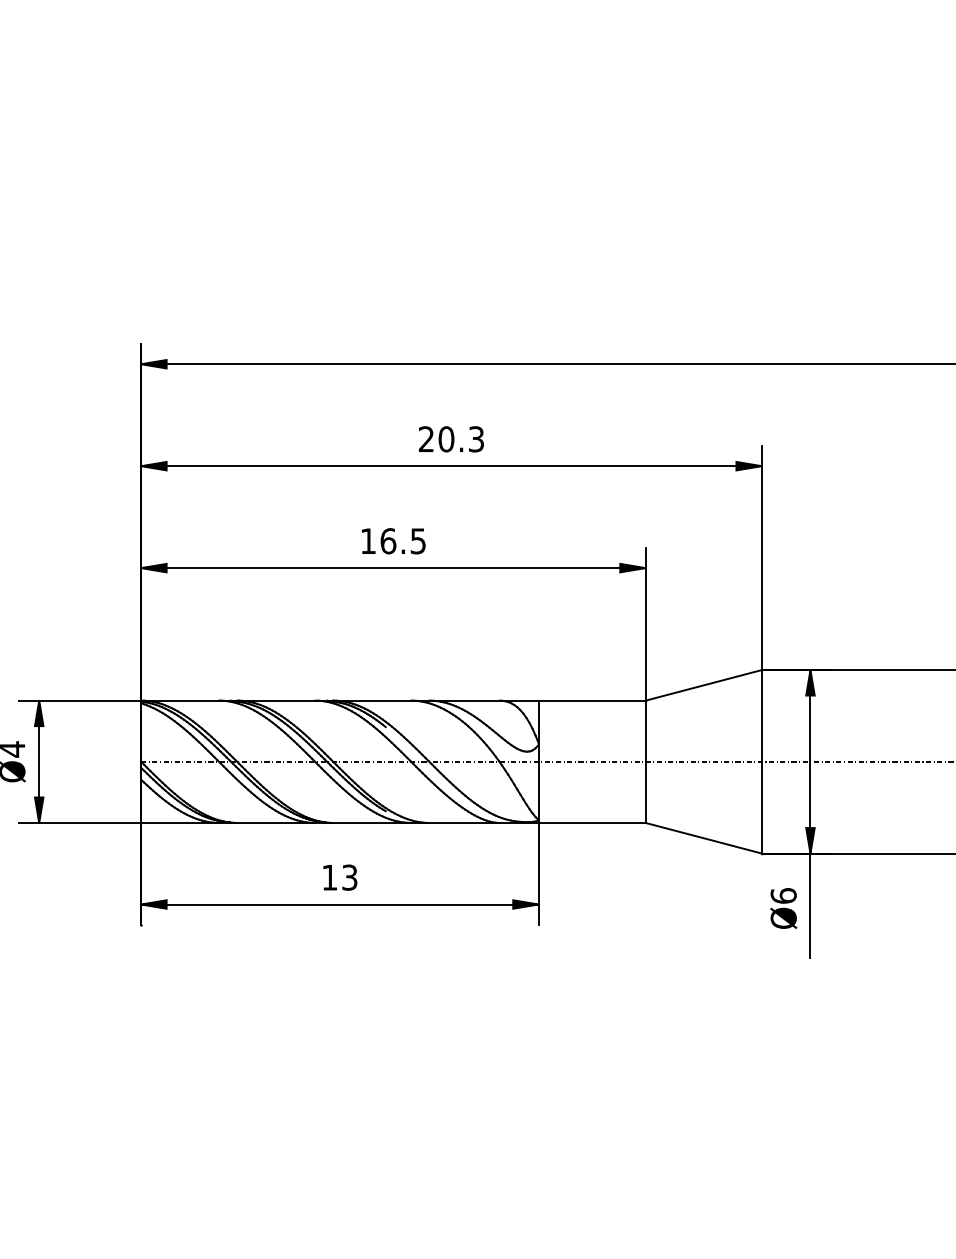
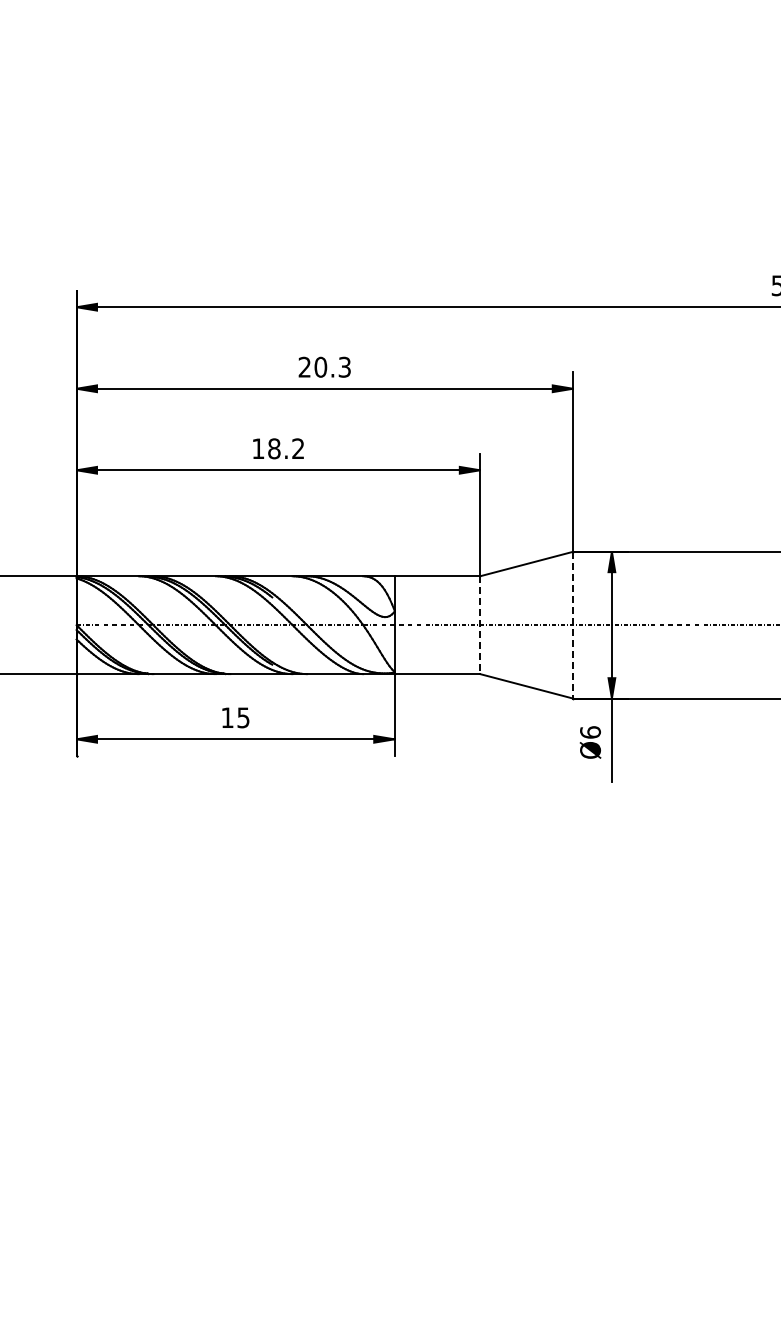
text: (403, 540) -> (286, 448), 16.5 -> 18.2
line: (646, 762) -> (480, 625), solid -> dashed
line: (762, 762) -> (573, 625), solid -> dashed
text: (349, 877) -> (243, 717), 13 -> 15

